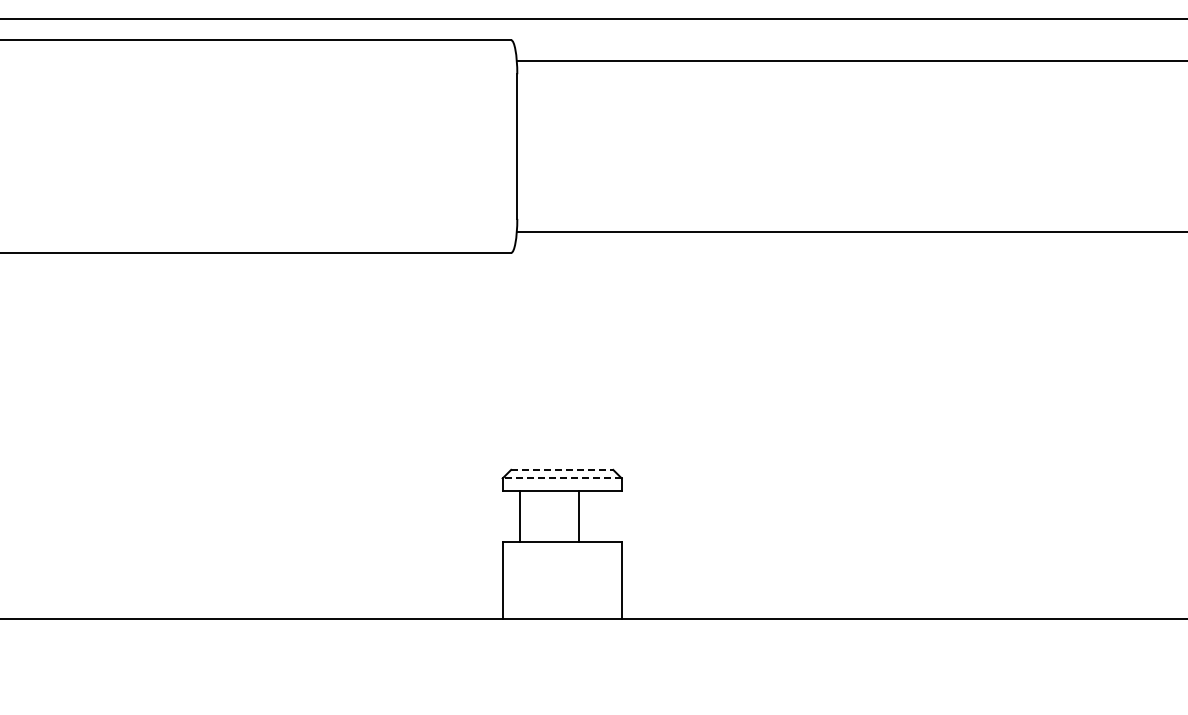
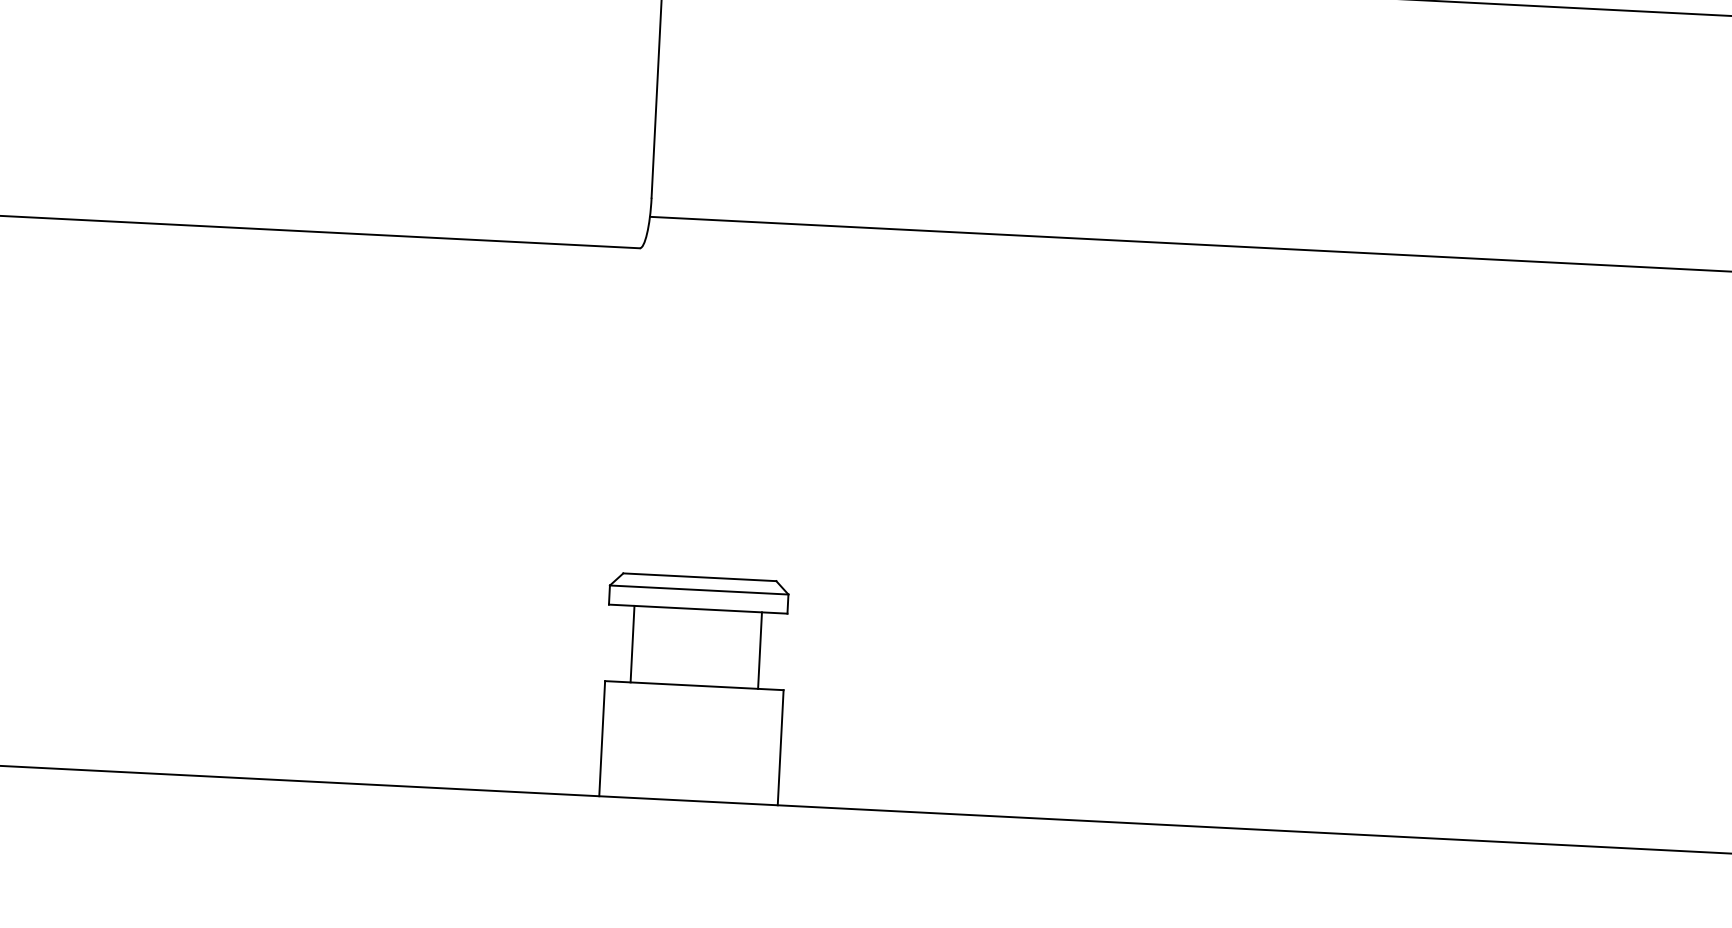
line: (562, 469) -> (700, 576), dashed -> solid
line: (562, 478) -> (699, 590), dashed -> solid
line: (578, 516) -> (759, 650), moved

